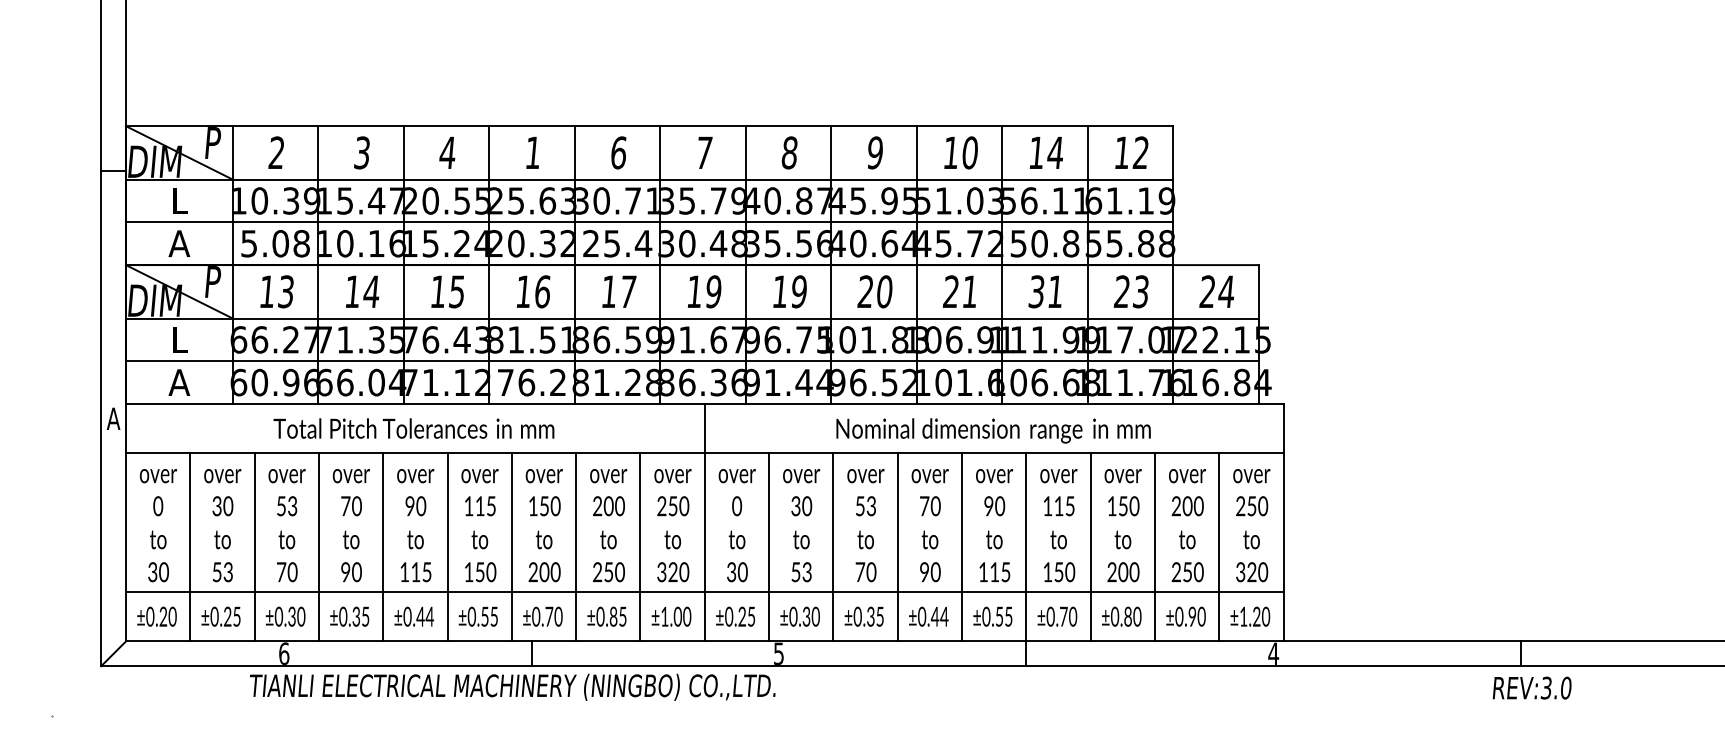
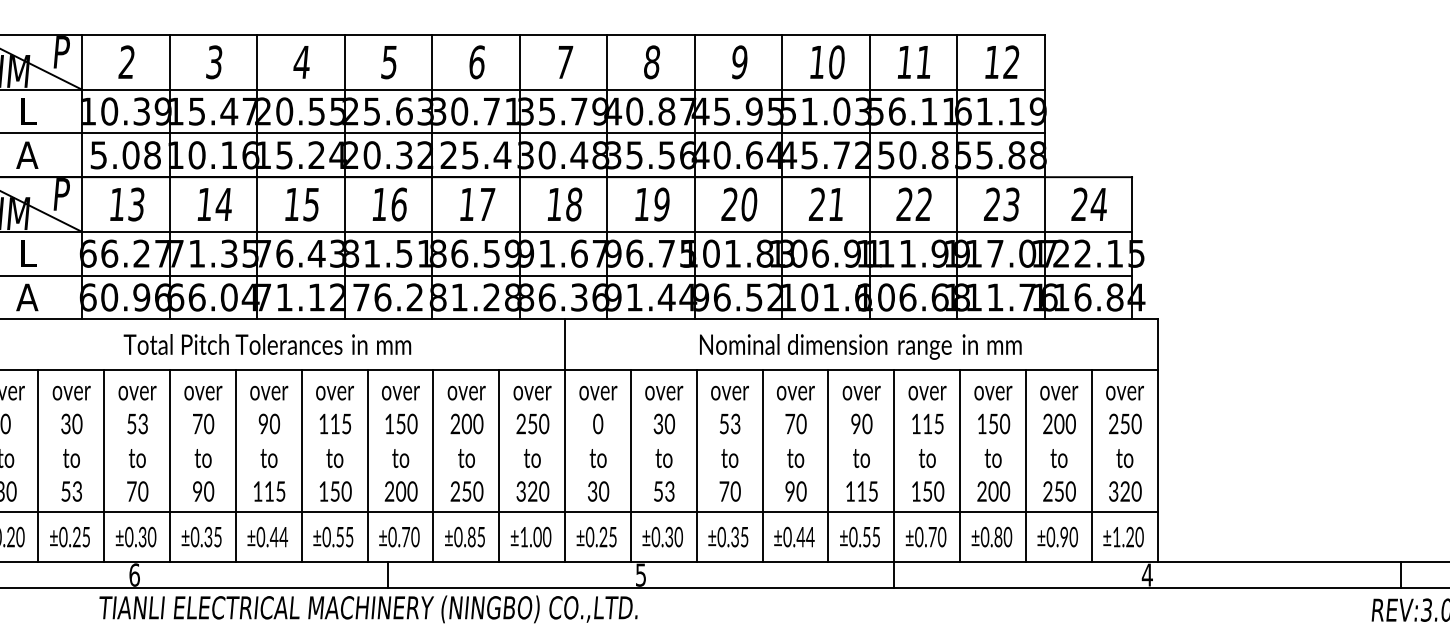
text: (532, 152) -> (388, 61), 1 -> 5
text: (1055, 152) -> (924, 61), 14 -> 11
text: (713, 291) -> (574, 204), 19 -> 18
text: (1045, 291) -> (913, 204), 31 -> 22

